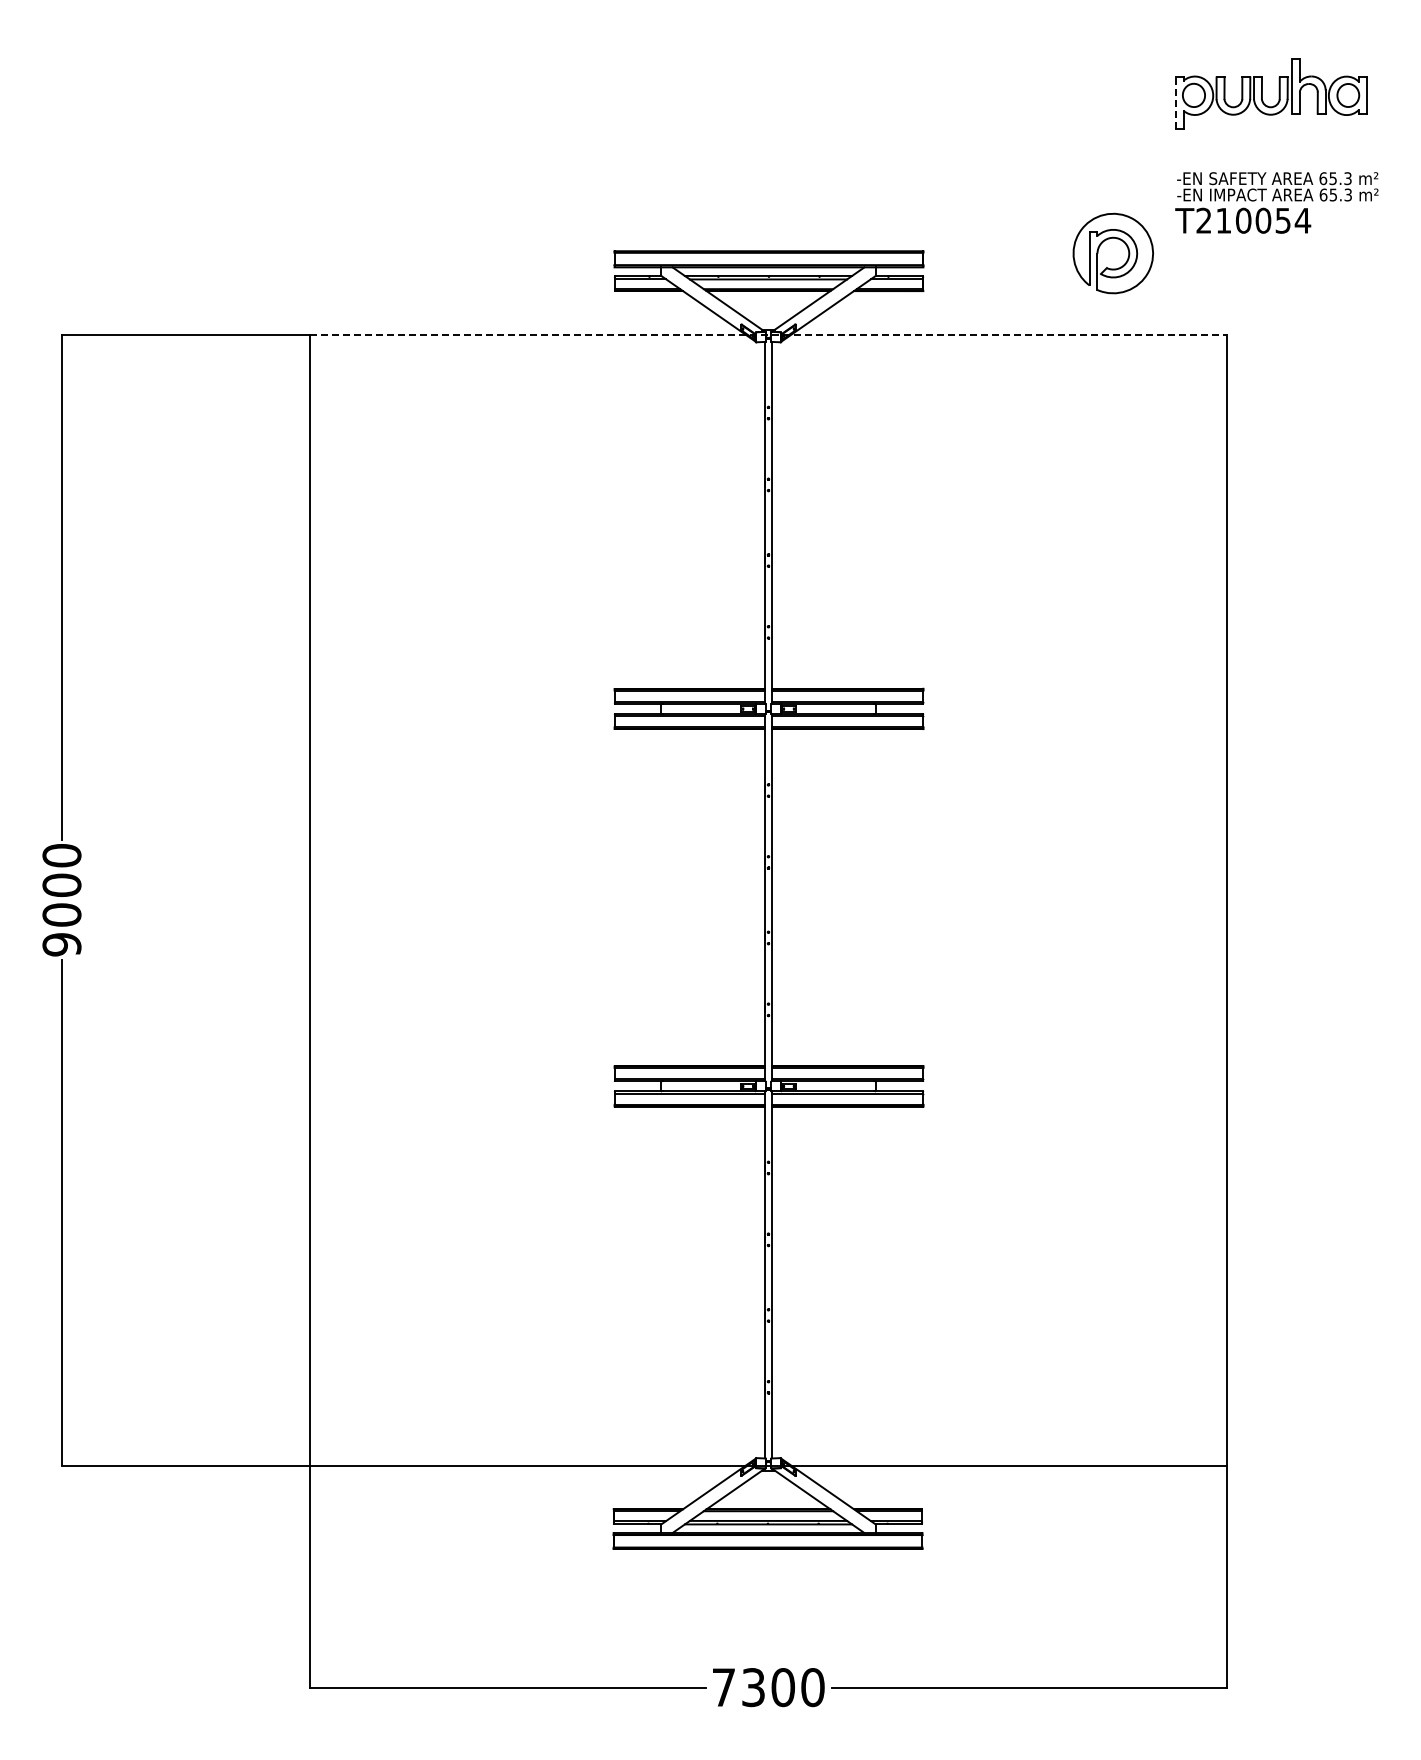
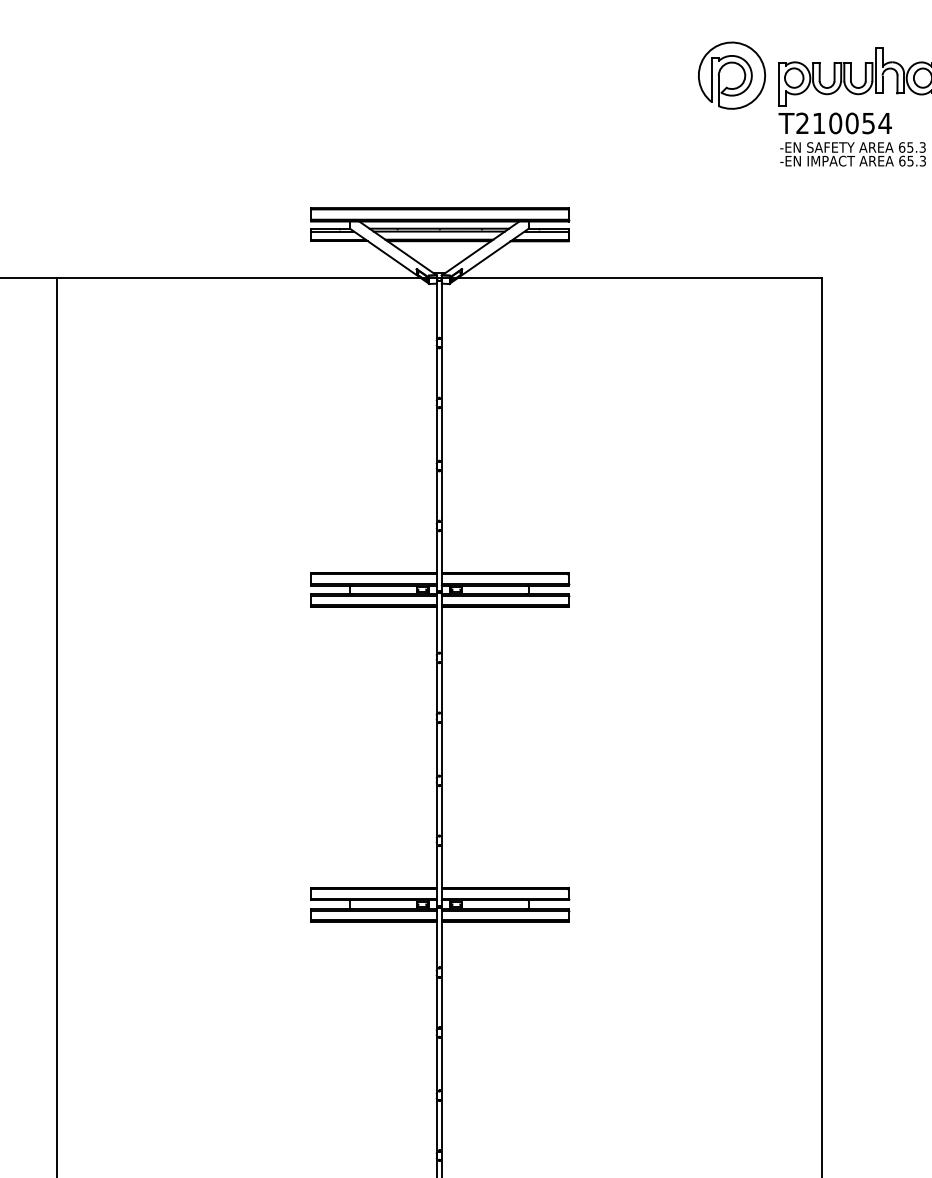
line: (1175, 103) -> (778, 84), dashed -> solid
text: (1243, 220) -> (835, 123), moved
part: (1112, 253) -> (731, 75), moved
line: (768, 334) -> (439, 277), dashed -> solid

